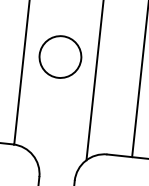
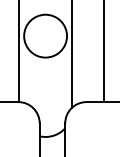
circle: (60, 56) -> (45, 35), size x1.43

